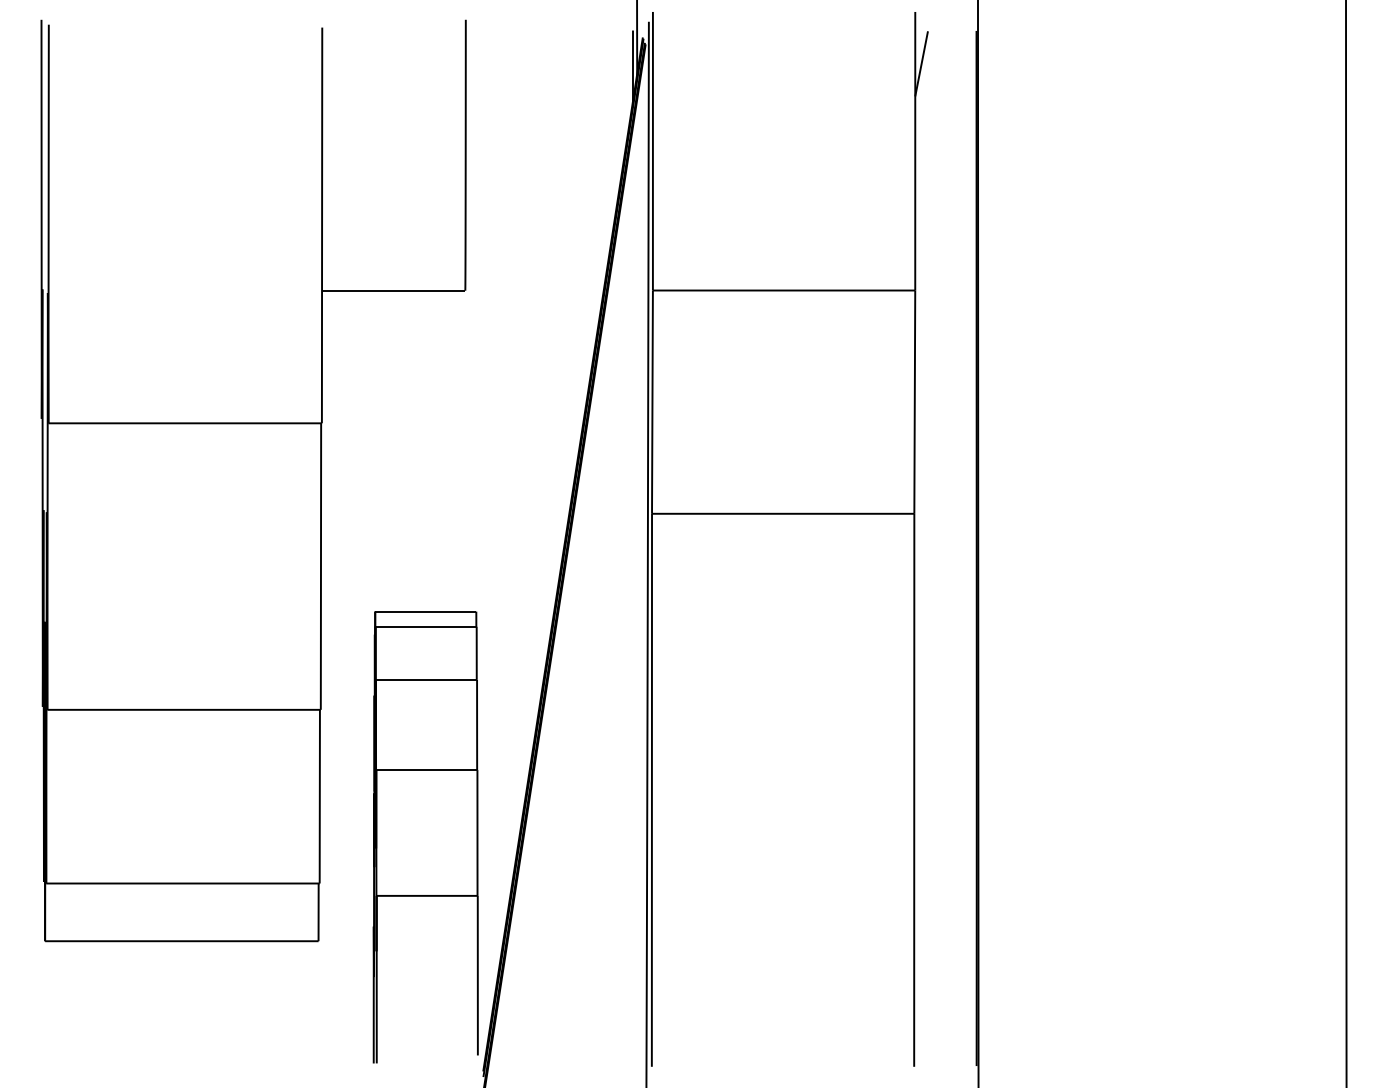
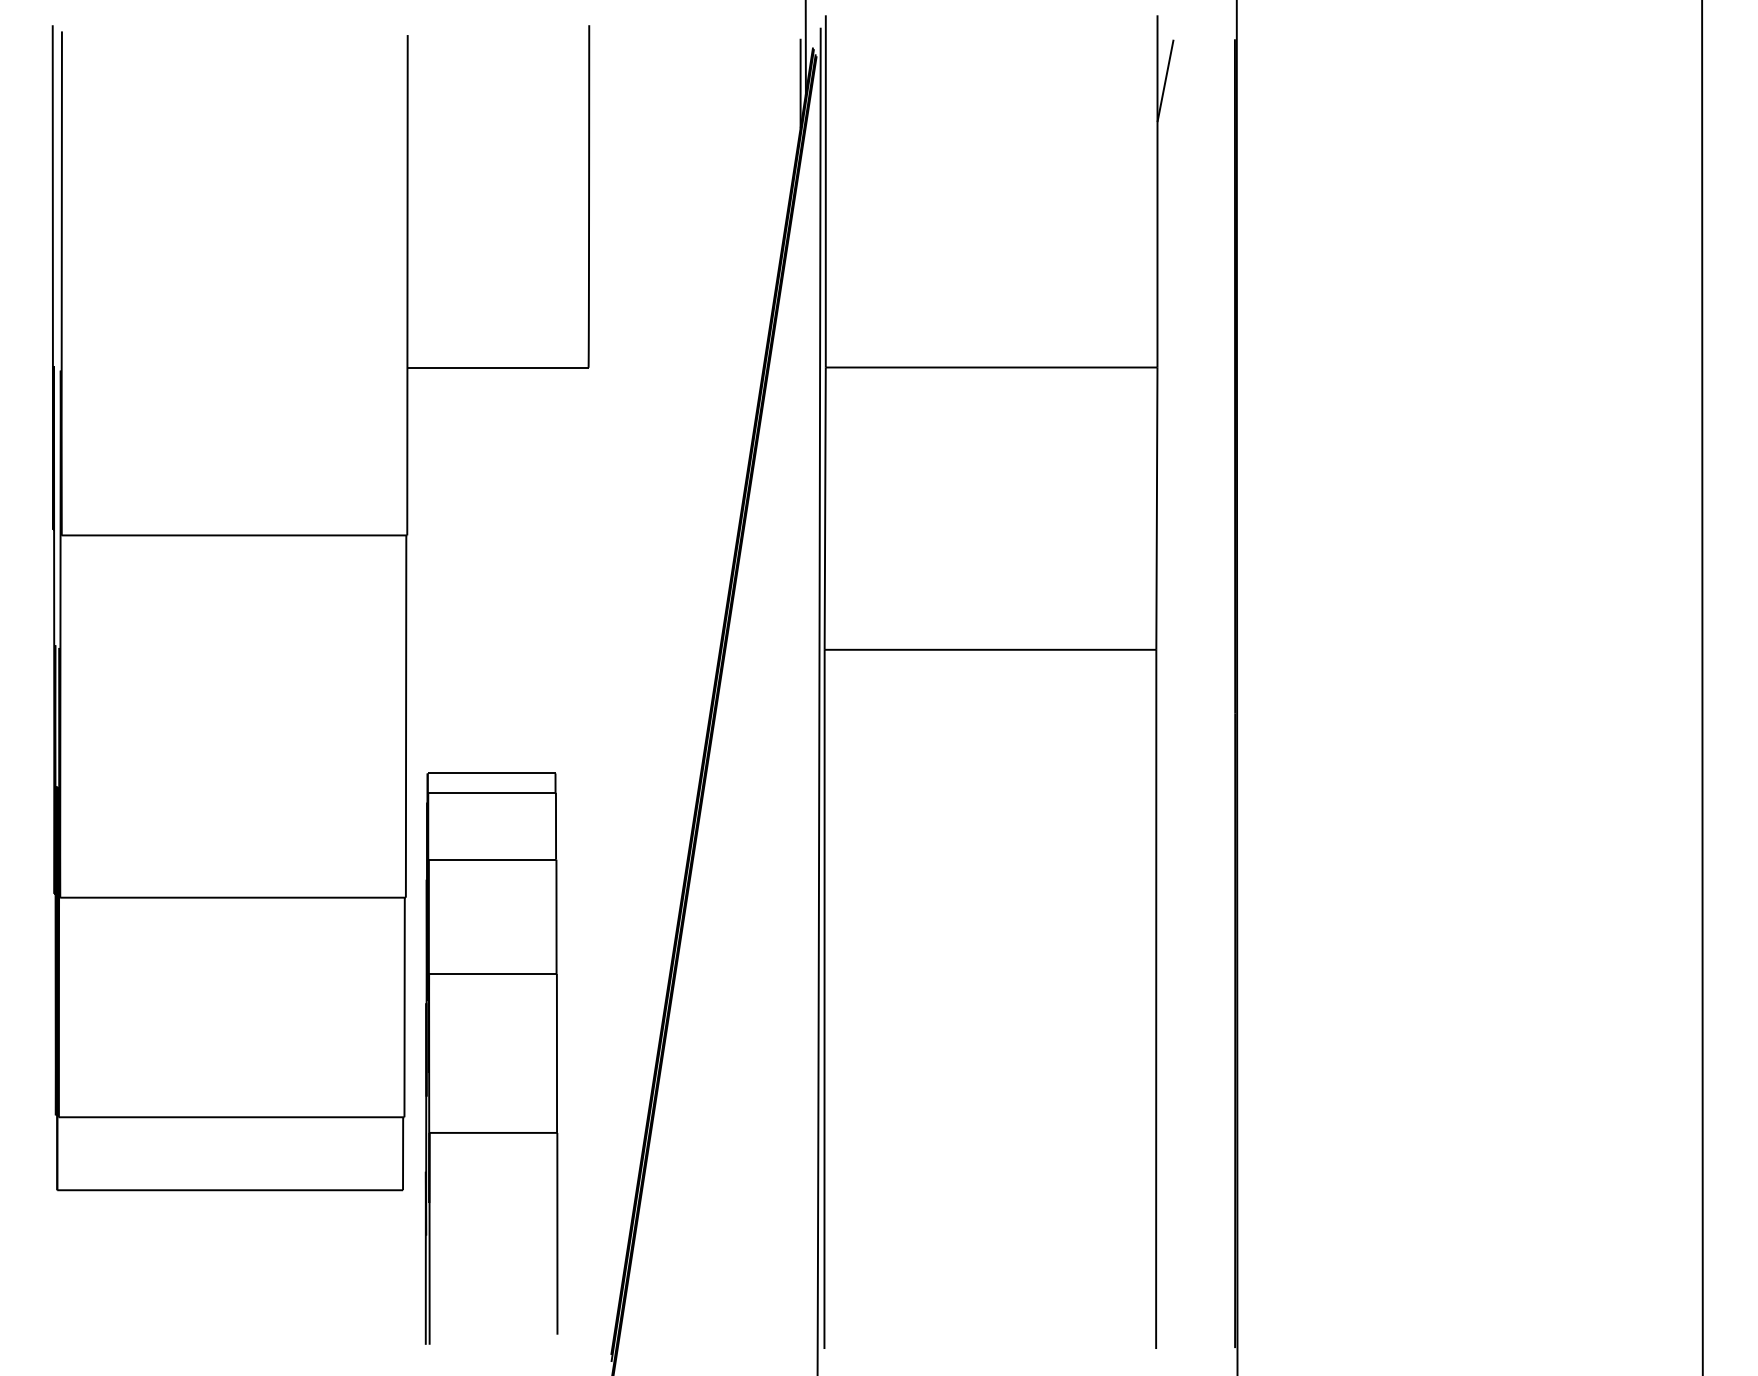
part: (425, 837) -> (491, 1058), moved

